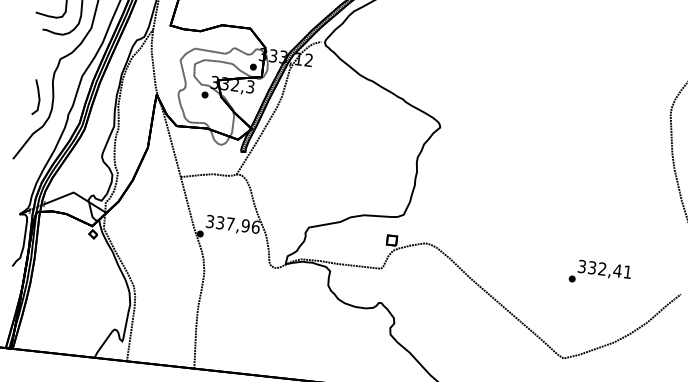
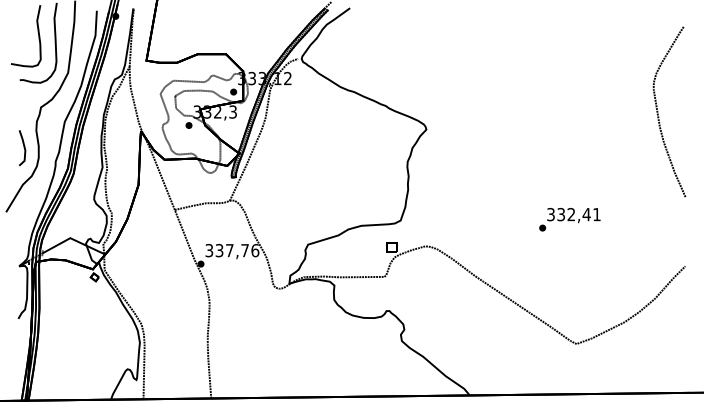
text: (246, 225) -> (245, 250), 337,96 -> 337,76
text: (599, 273) -> (569, 219), moved

